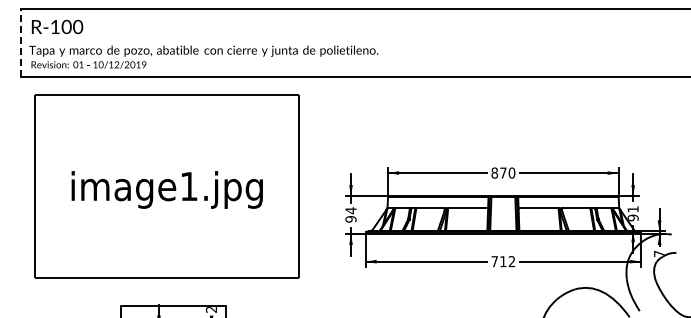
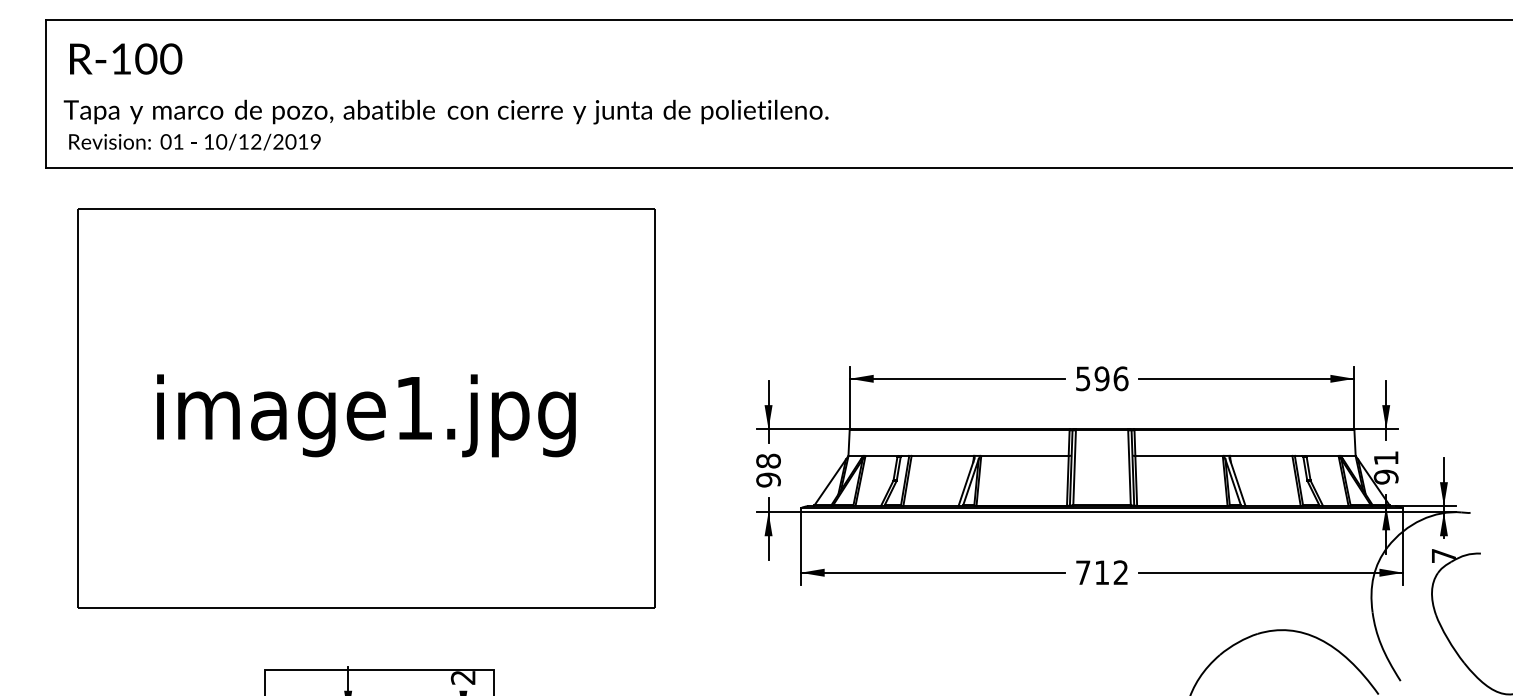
line: (20, 43) -> (45, 95), dashed -> solid
text: (503, 172) -> (1102, 377), 870 -> 596
text: (350, 210) -> (767, 460), 94 -> 98

